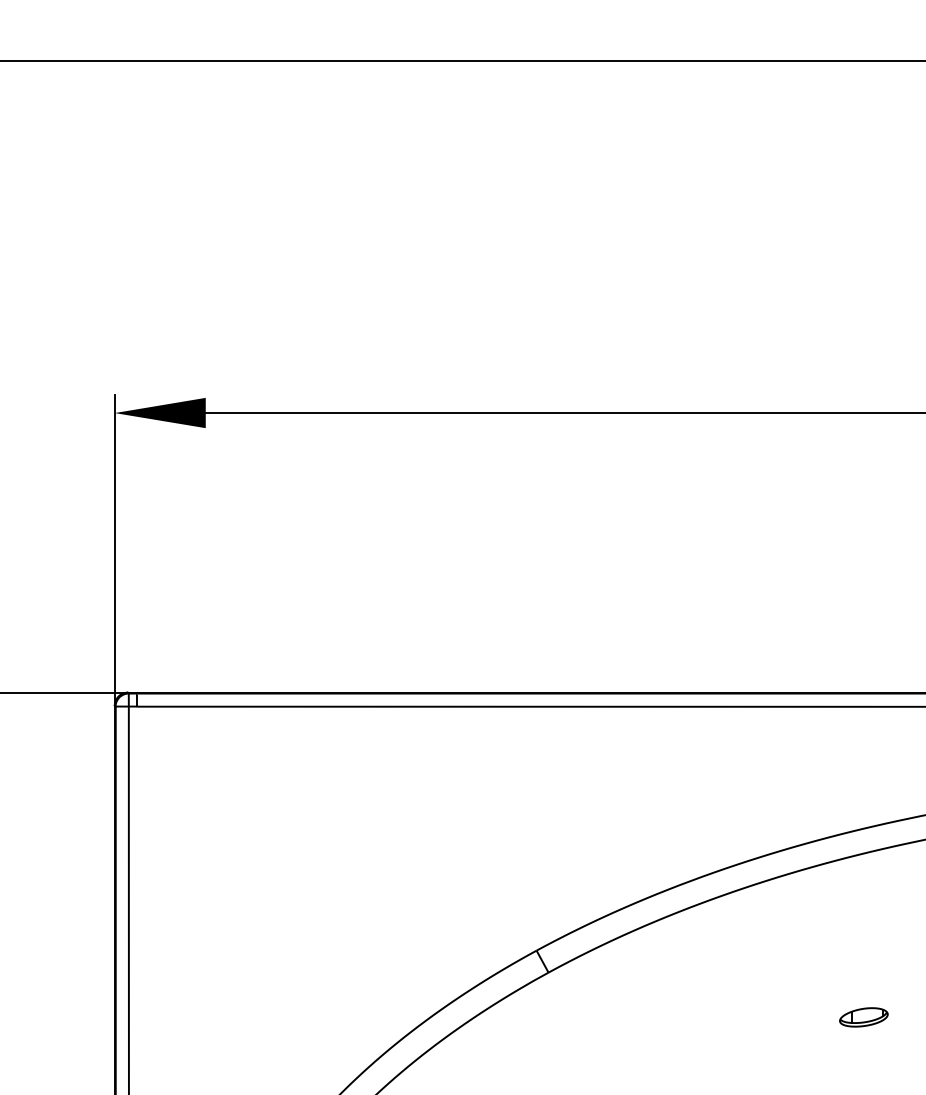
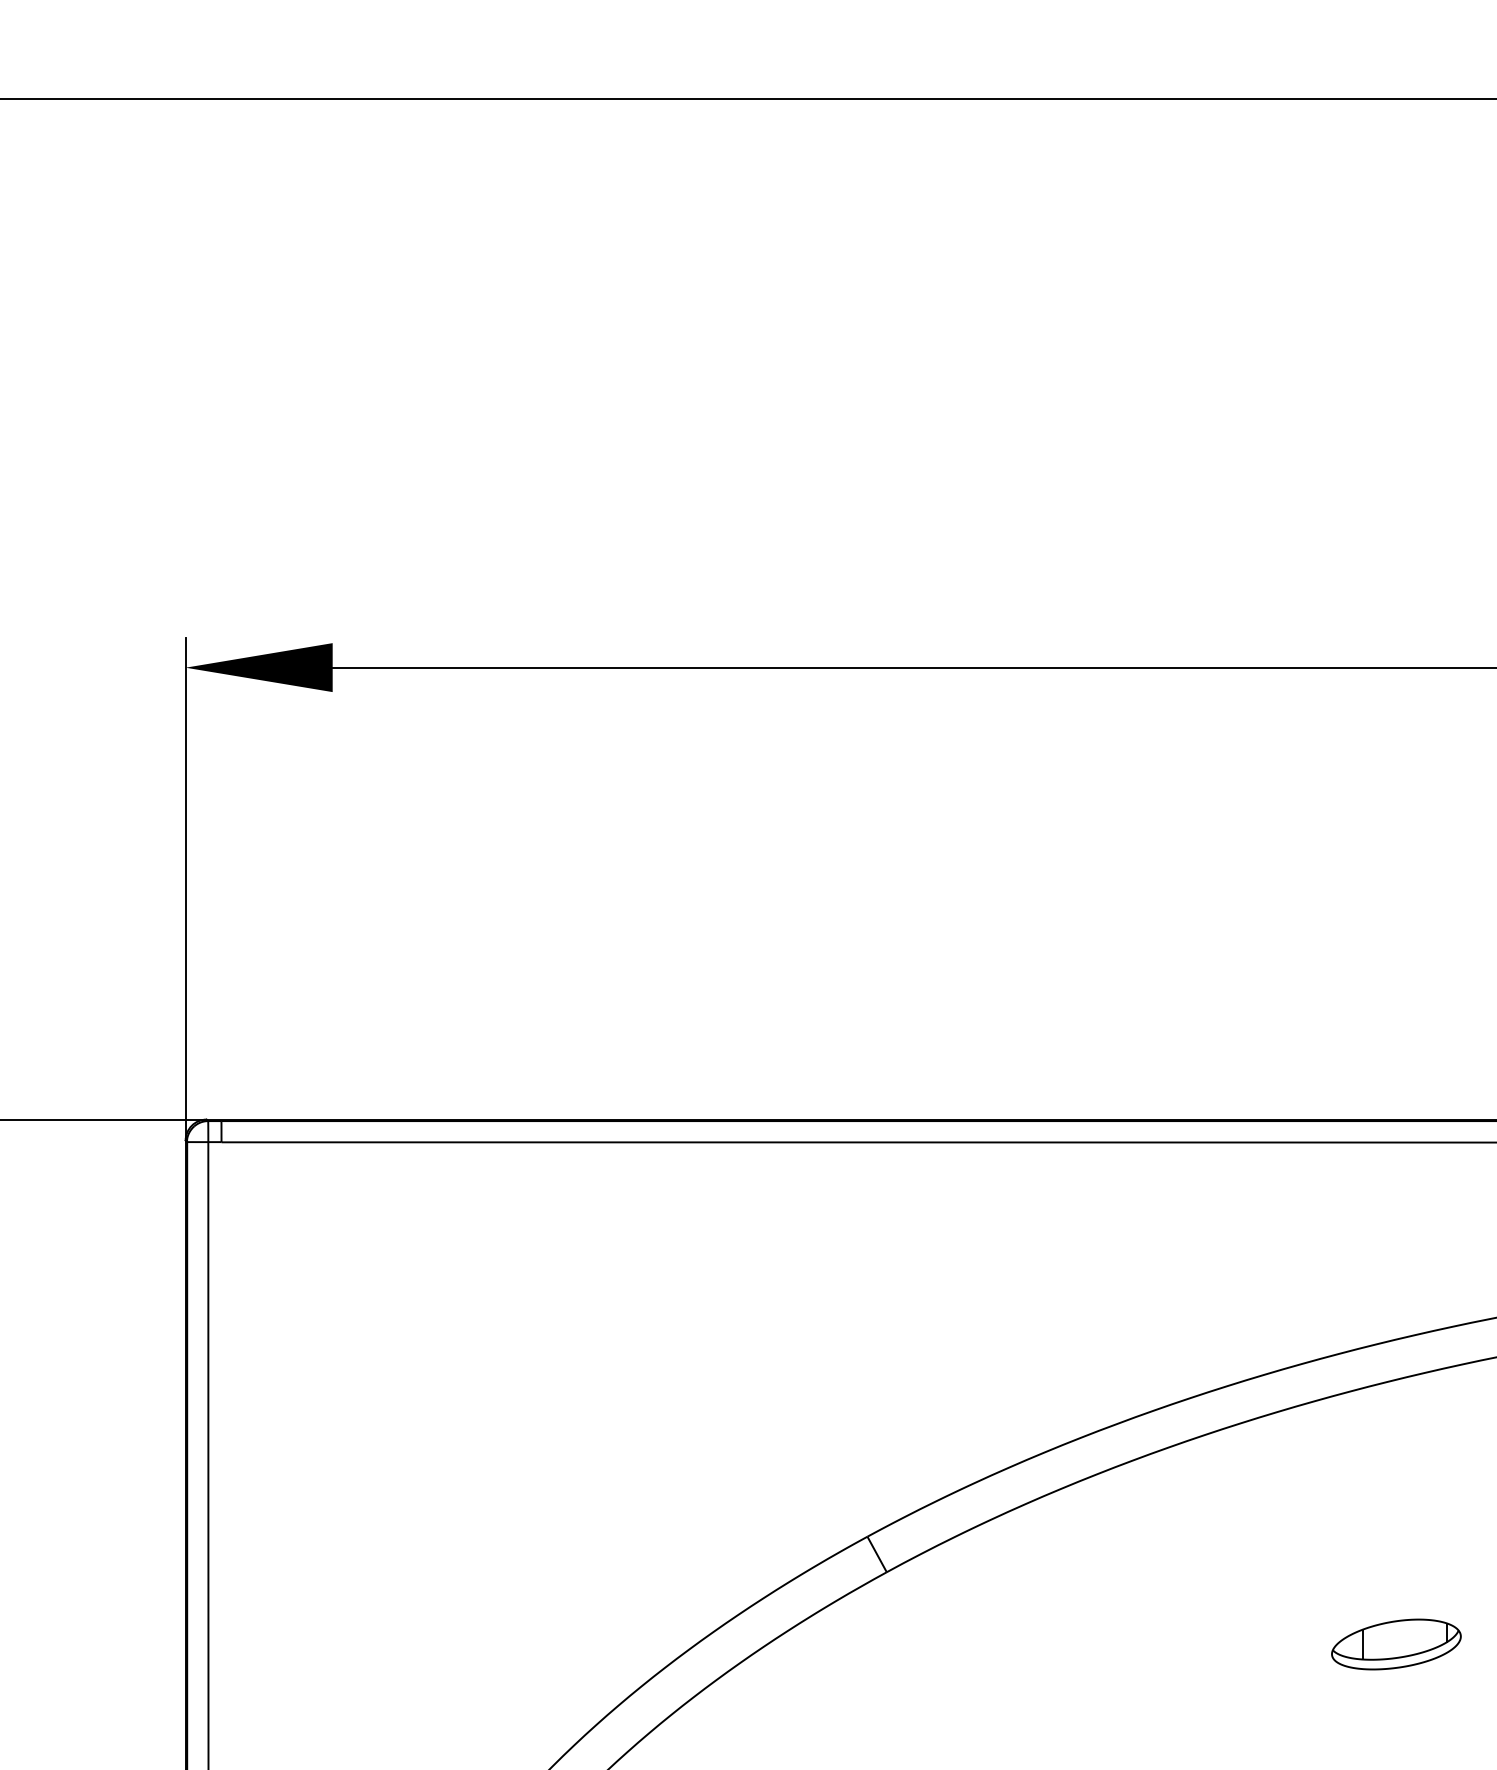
part: (863, 1017) -> (1395, 1644), size x1.67

